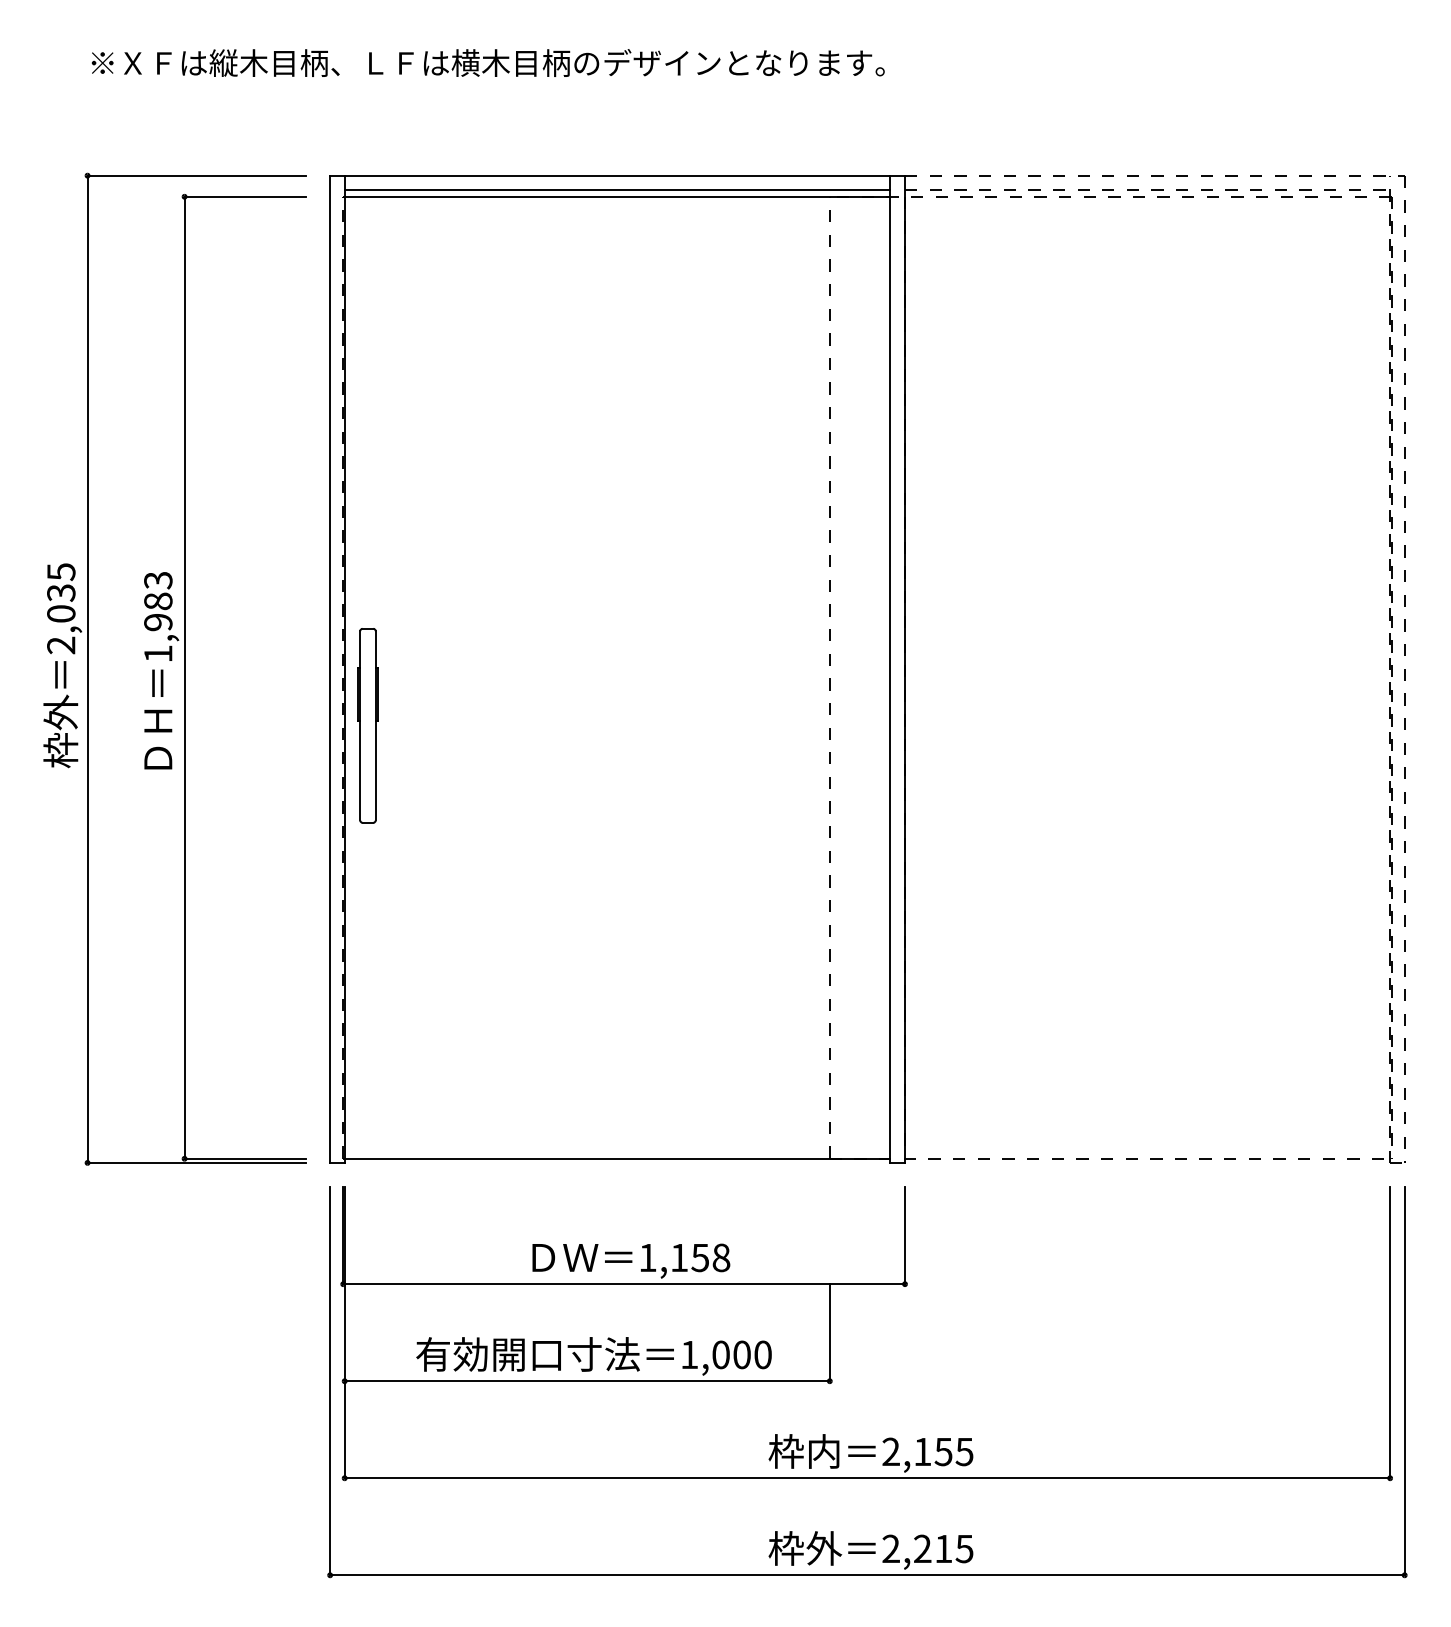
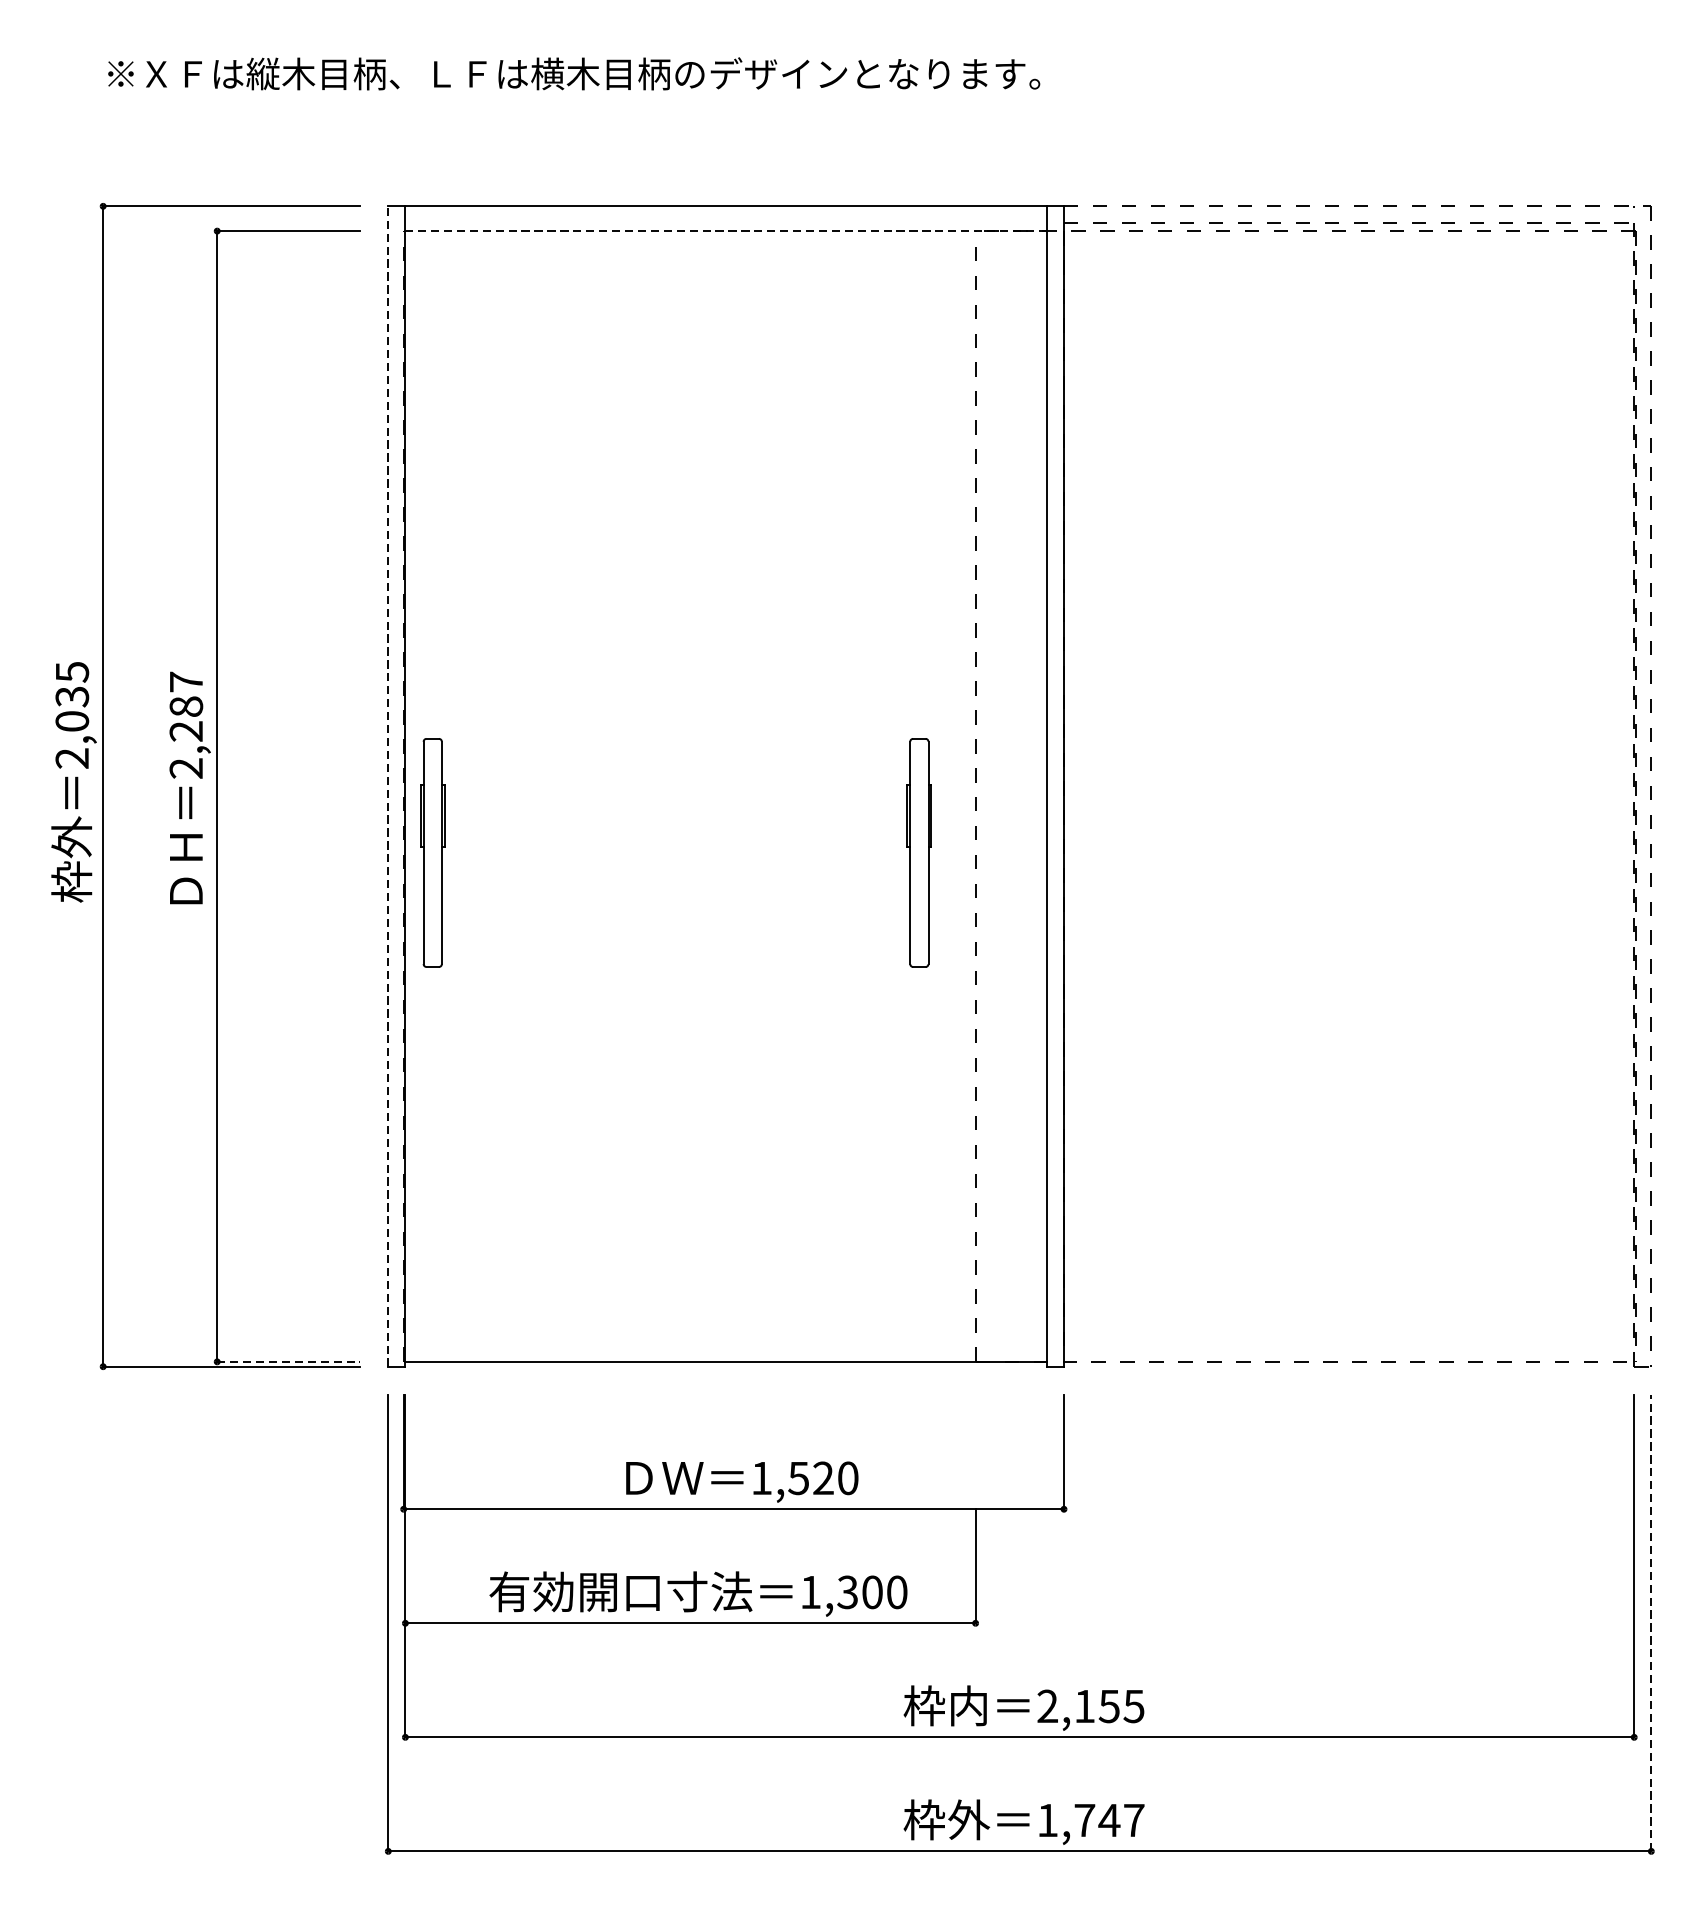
line: (617, 190) -> (726, 223), removed
line: (617, 196) -> (726, 230), solid -> dashed
text: (158, 616) -> (186, 724), 1,983 -> 2,287
line: (330, 669) -> (388, 786), solid -> dashed
part: (781, 725) -> (918, 852), added
line: (245, 1158) -> (288, 1361), solid -> dashed
text: (700, 1257) -> (823, 1477), 1,158 -> 1,520
text: (720, 1354) -> (847, 1591), 1,000 -> 1,300
line: (1404, 1380) -> (1651, 1622), solid -> dashed
text: (927, 1548) -> (1090, 1819), 2,215 -> 1,747

